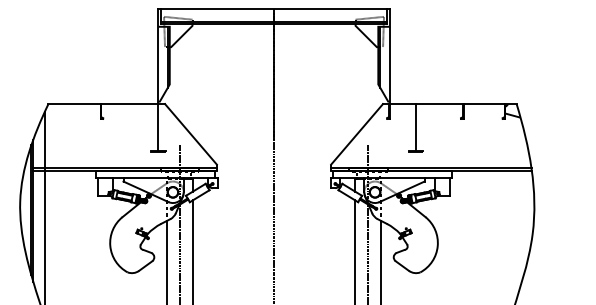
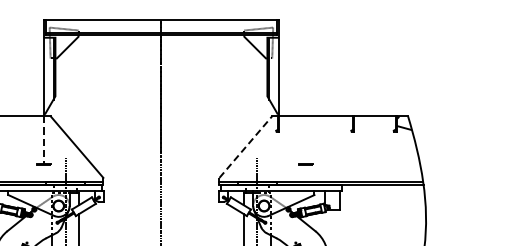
line: (158, 127) -> (43, 140), solid -> dashed
line: (416, 127) -> (306, 140), removed
line: (357, 134) -> (246, 147), solid -> dashed

